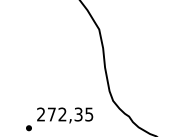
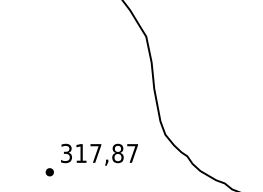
text: (65, 114) -> (99, 153), 272,35 -> 317,87

